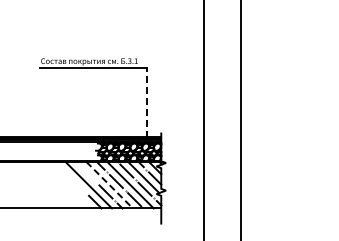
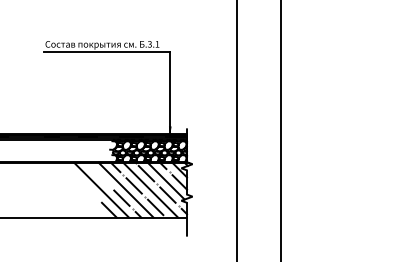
line: (147, 102) -> (170, 92), dashed -> solid
line: (109, 185) -> (126, 190), dashed -> solid

